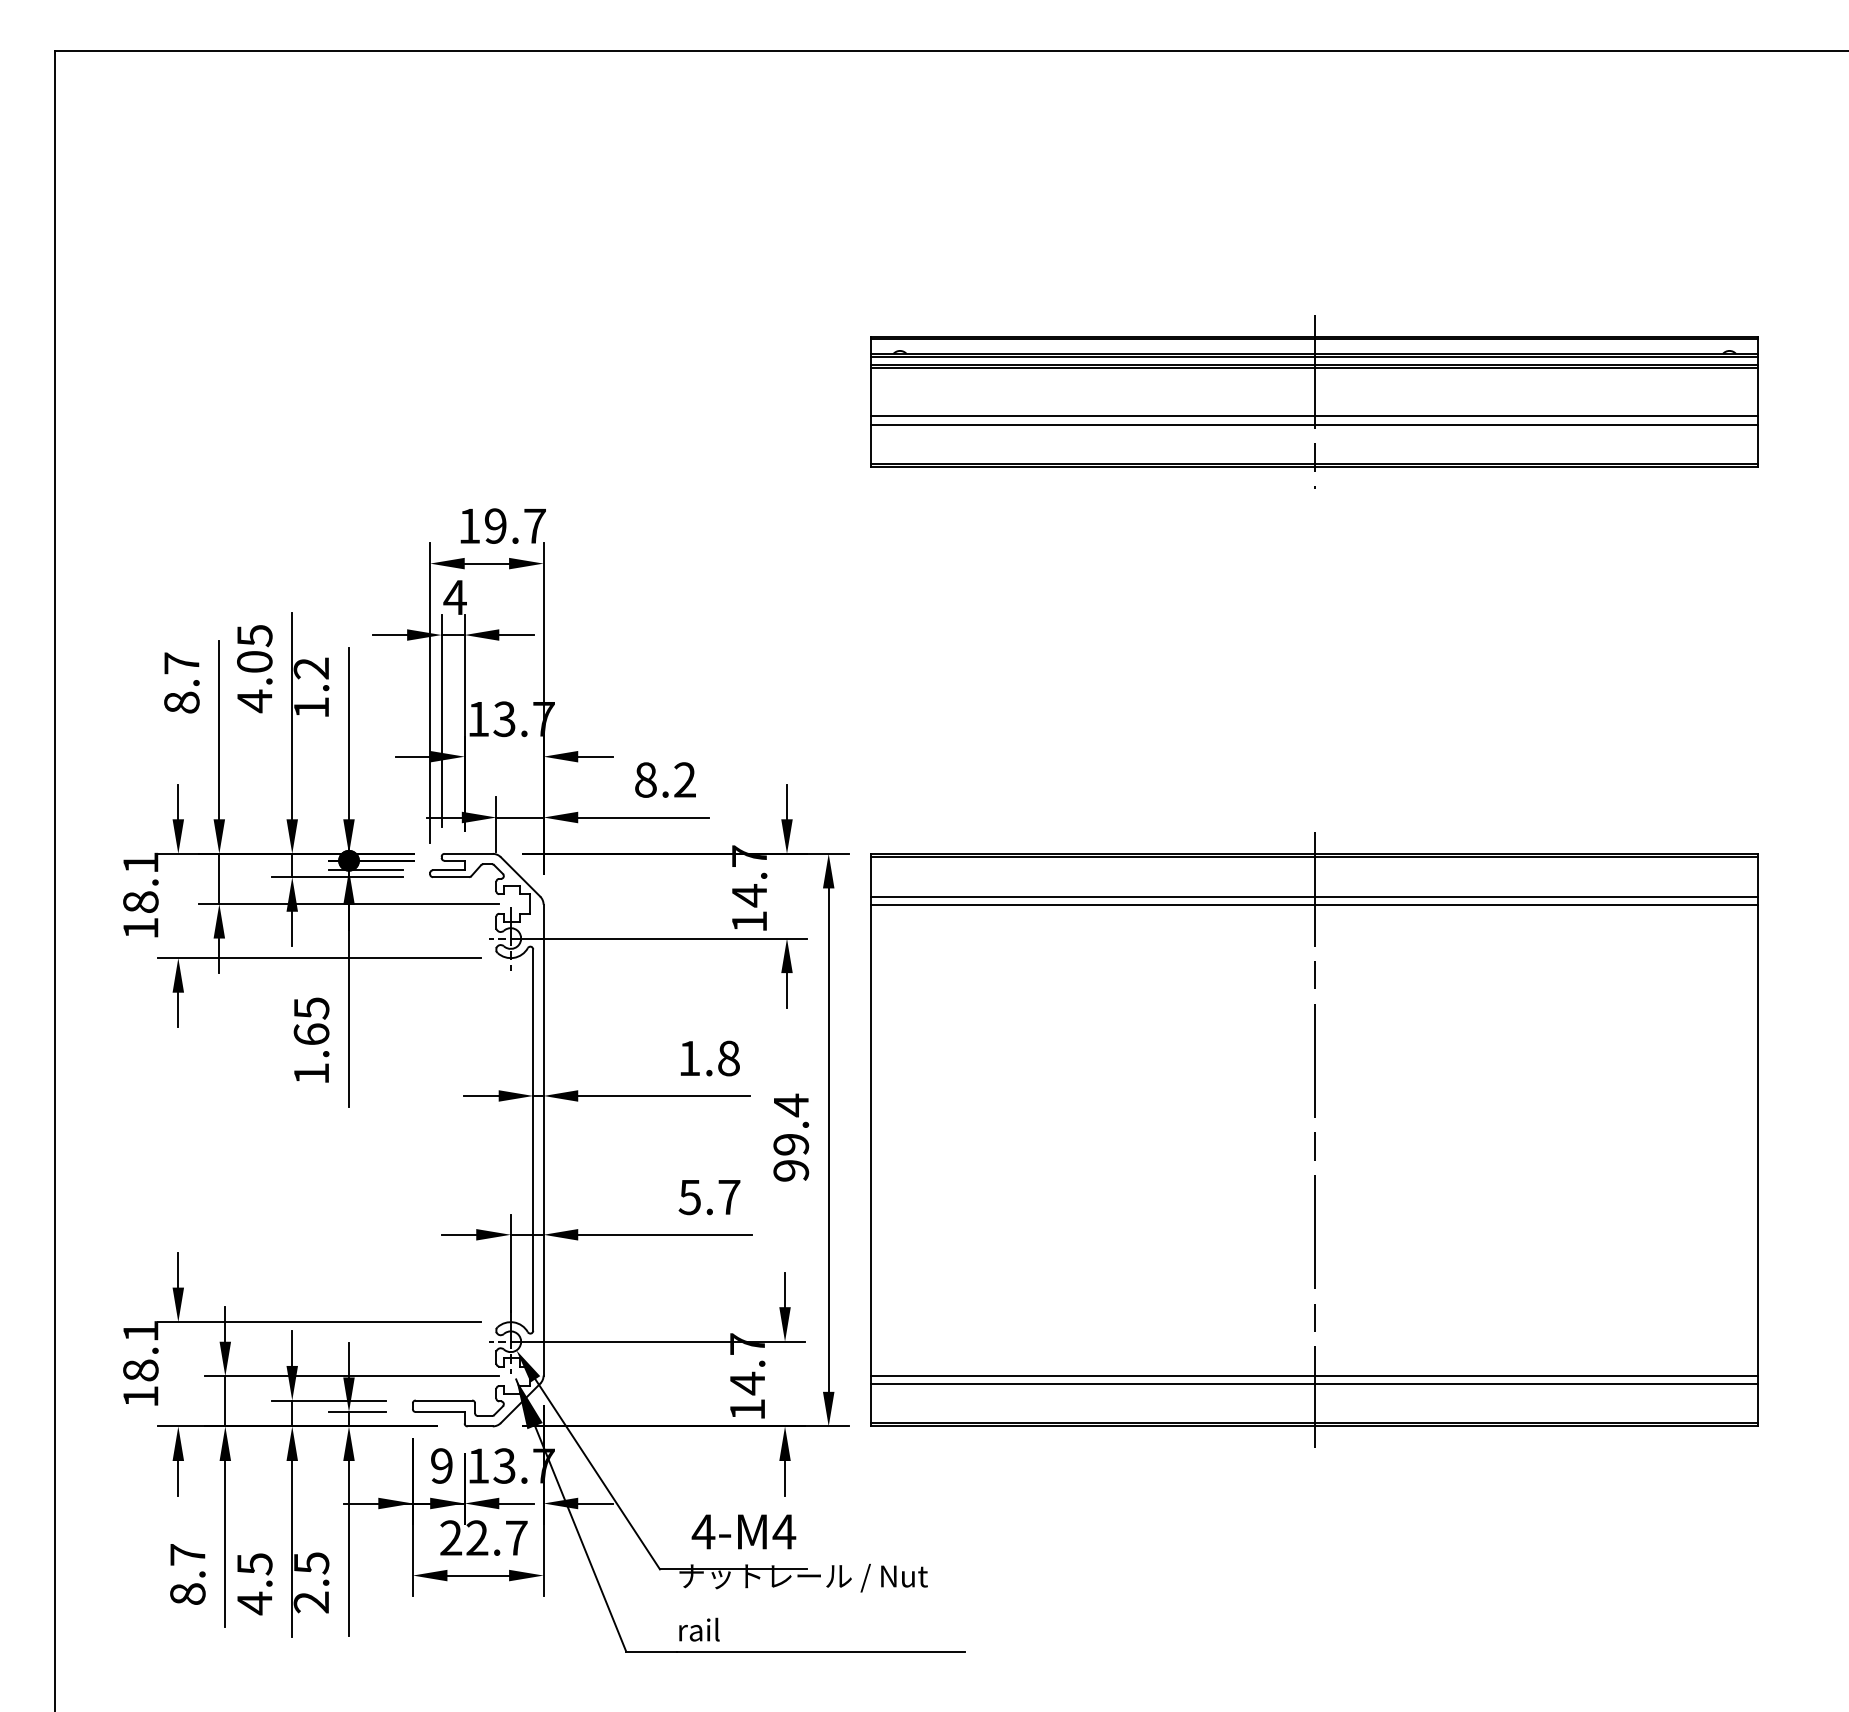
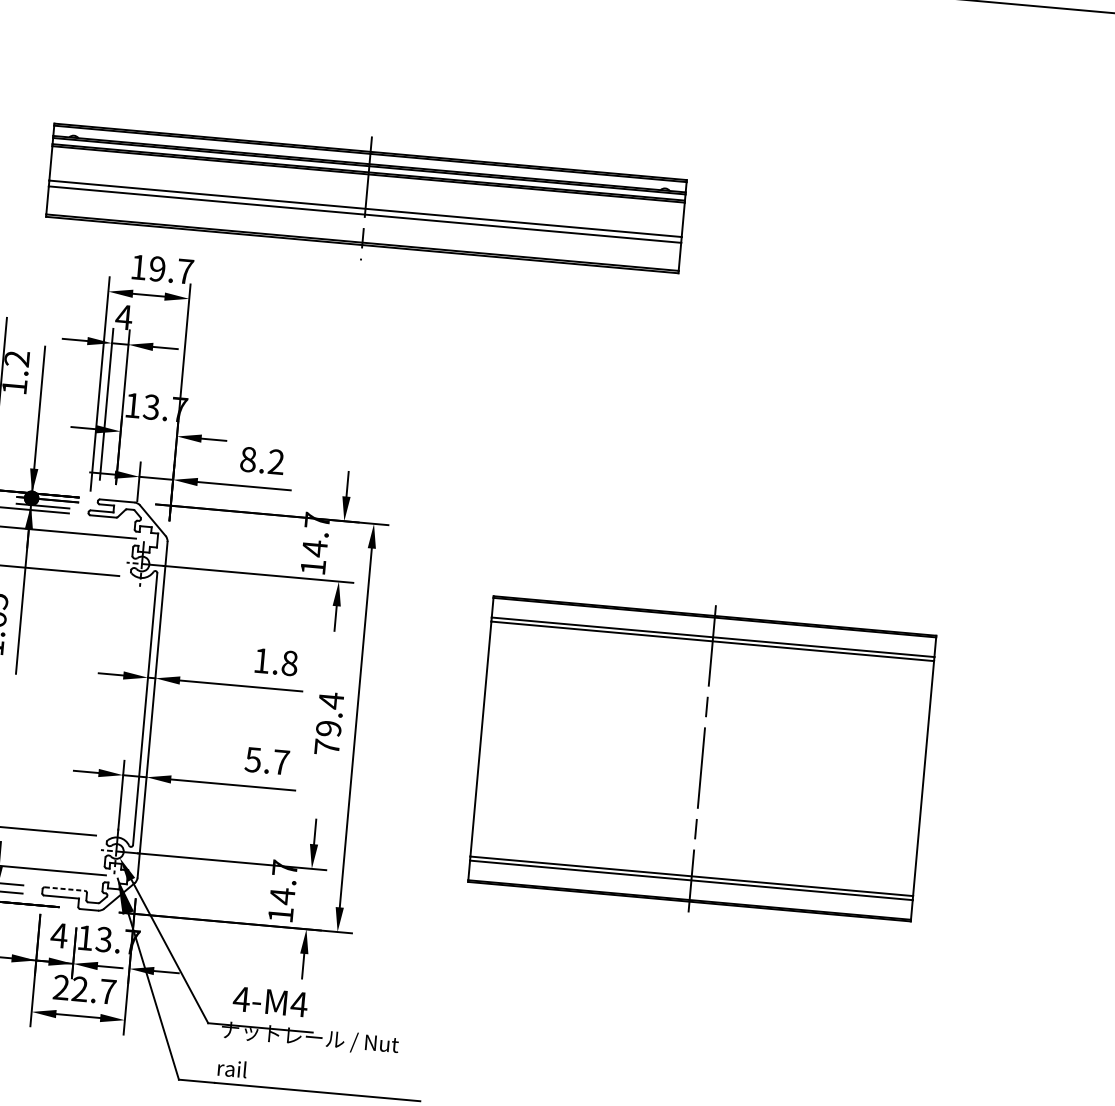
part: (1314, 401) -> (366, 198), moved
part: (1314, 1139) -> (702, 758), size x0.7
text: (791, 1170) -> (327, 747), 99.4 -> 79.4
line: (444, 1400) -> (65, 889), solid -> dashed
text: (441, 1465) -> (59, 935), 9 -> 4

